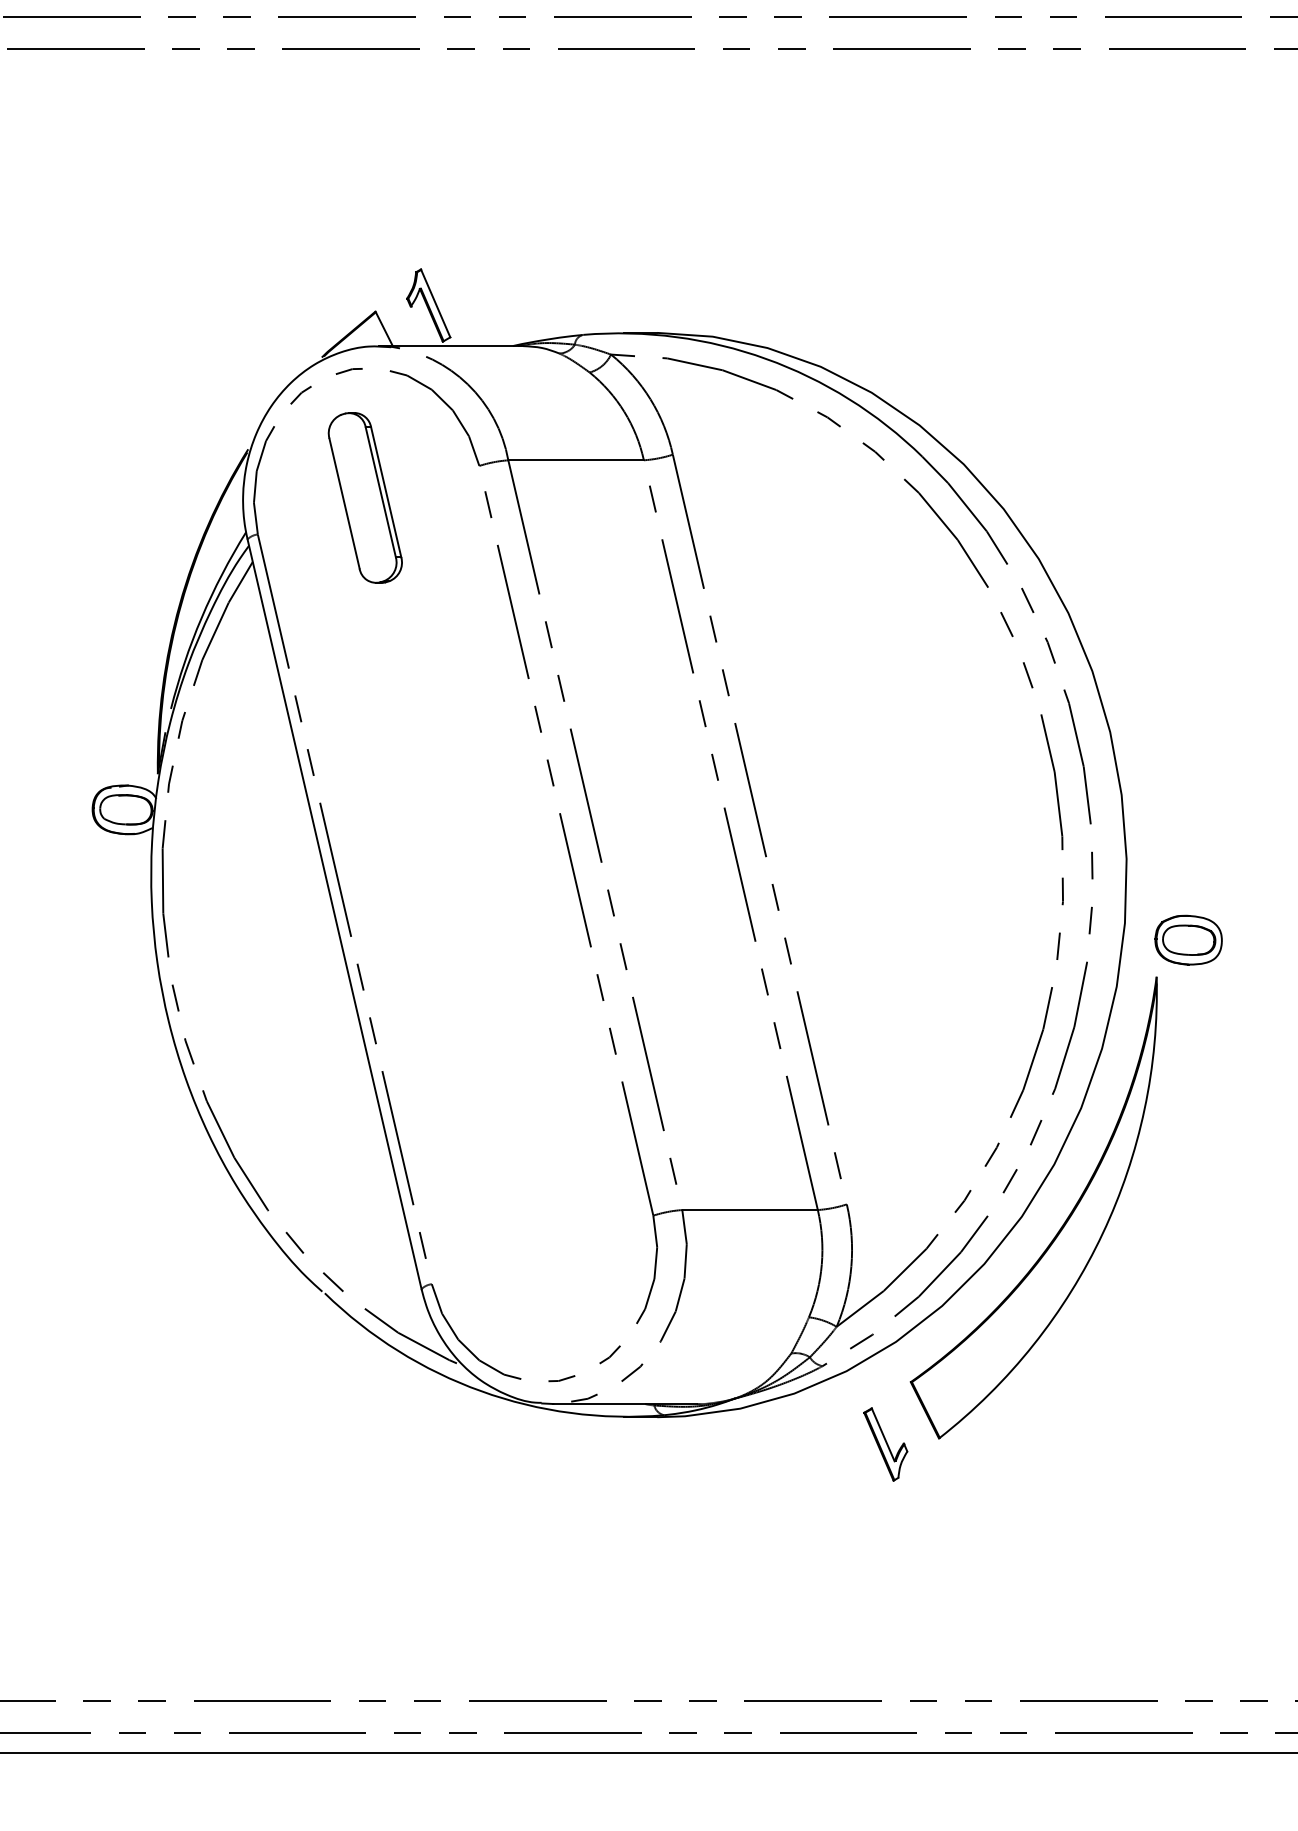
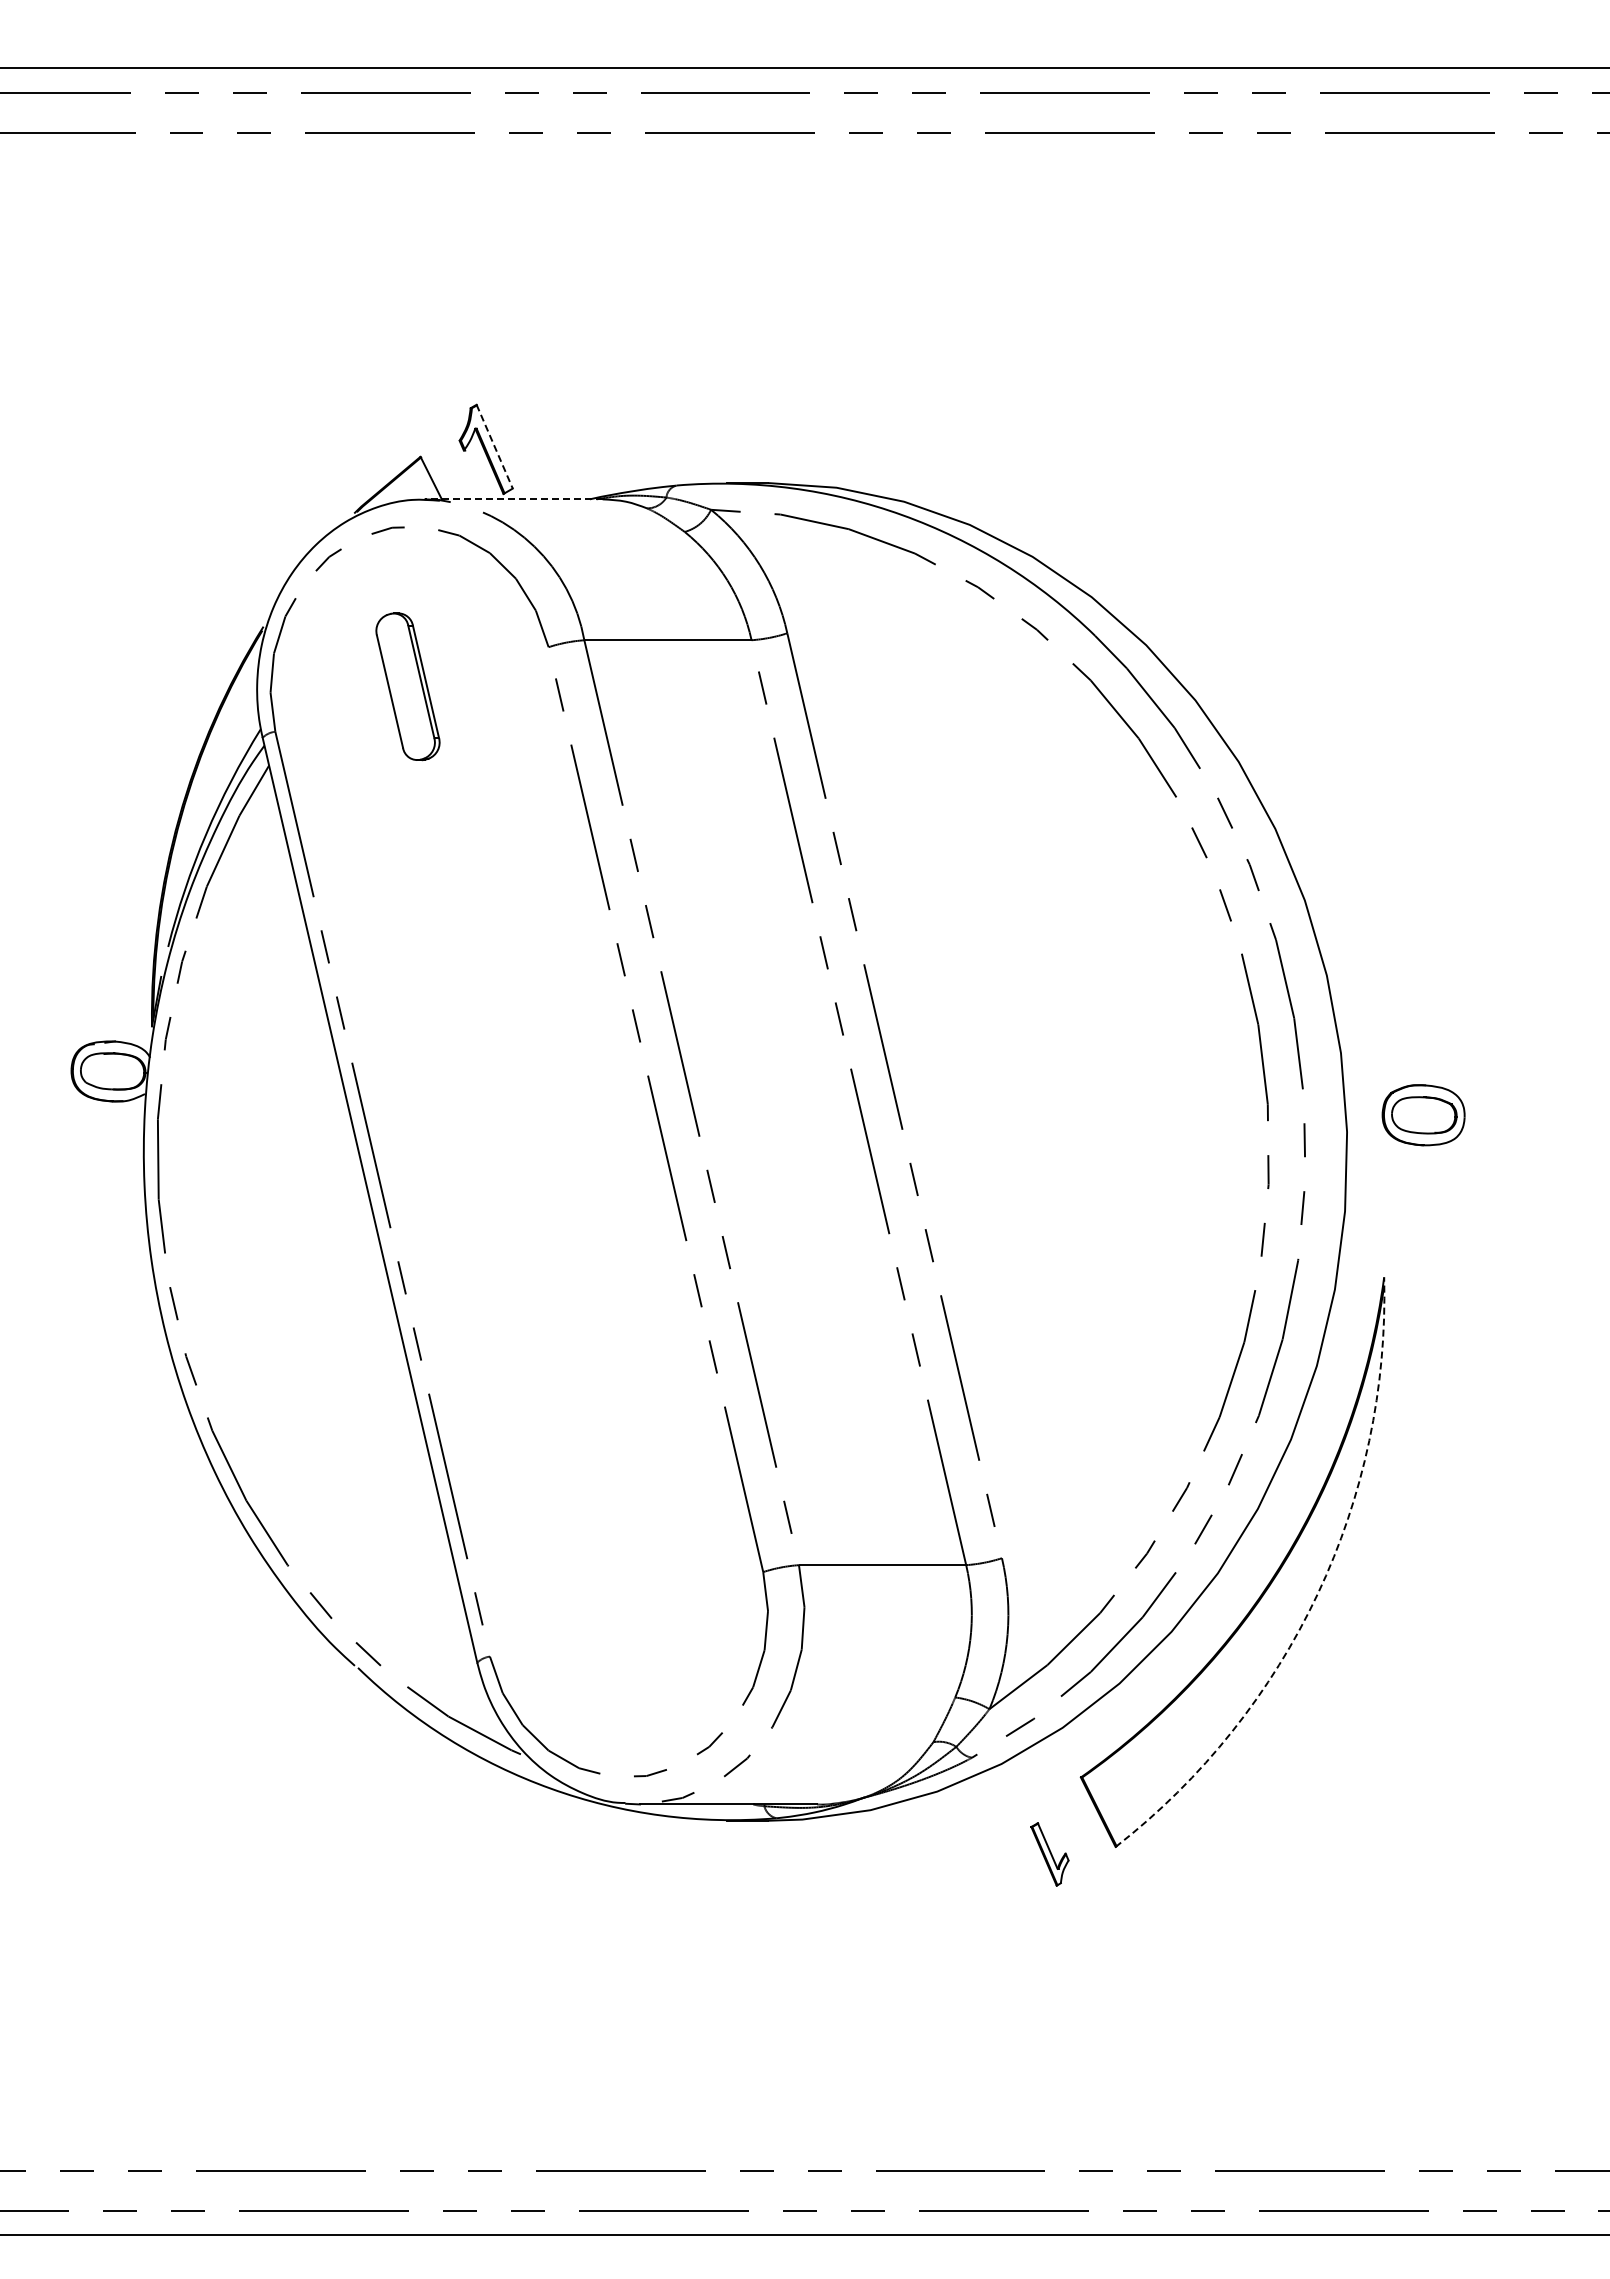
line: (435, 303) -> (494, 446), solid -> dashed
line: (451, 346) -> (514, 499), solid -> dashed
part: (364, 497) -> (407, 686), size x0.7
part: (1188, 940) -> (1423, 1115), moved
arc: (1102, 1233) -> (1317, 1594), solid -> dashed
part: (885, 1444) -> (1049, 1854), size x0.7

